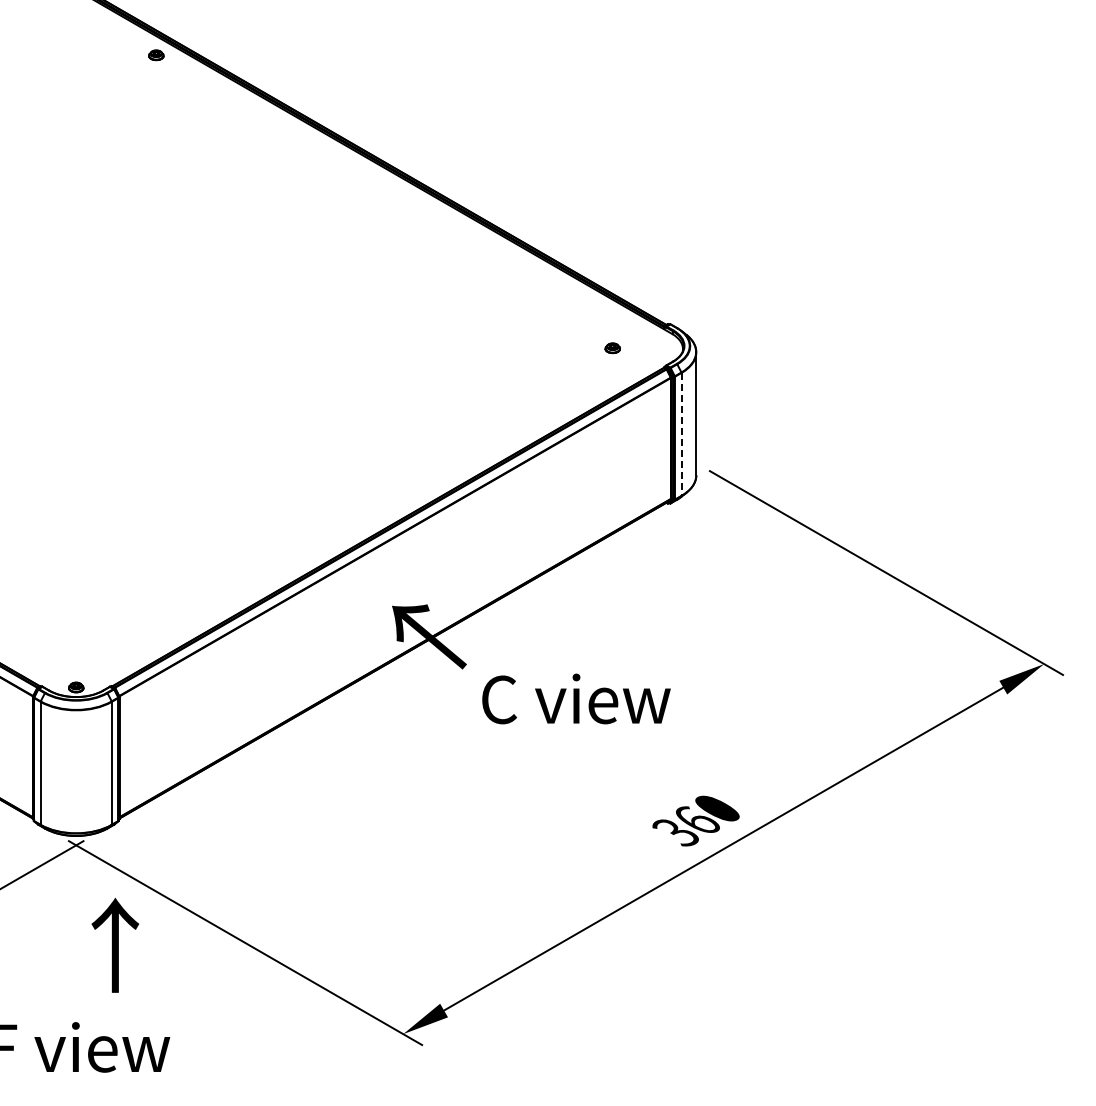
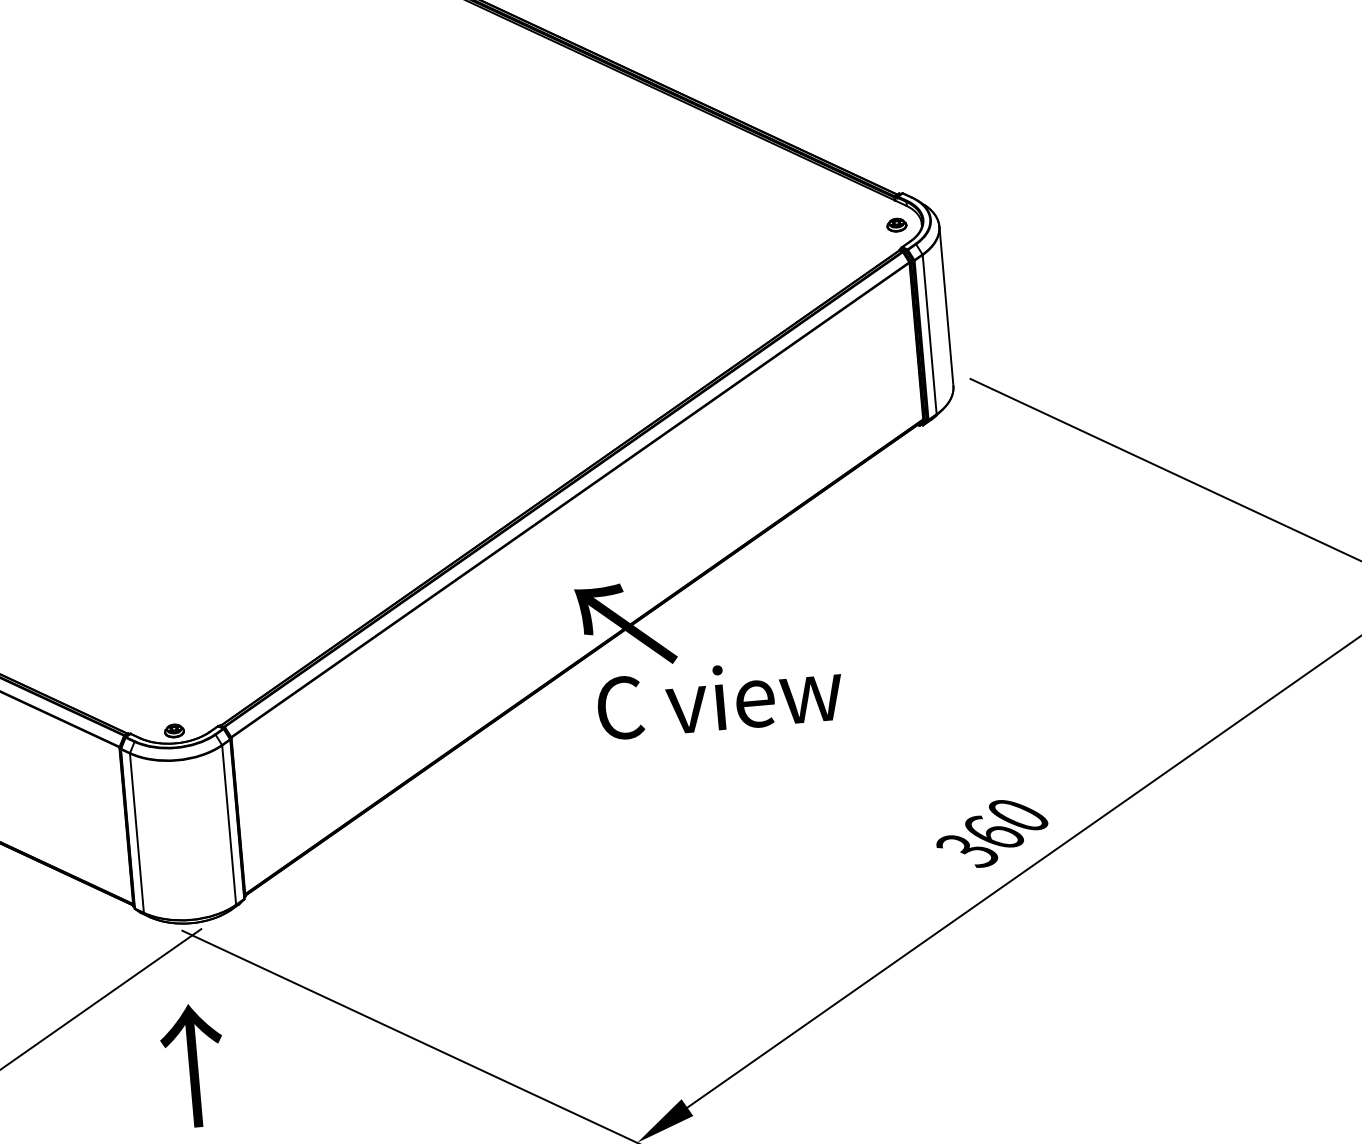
part: (612, 348) -> (896, 225), moved
line: (681, 434) -> (929, 334), dashed -> solid
text: (576, 698) -> (719, 697), moved
text: (114, 944) -> (192, 1064), moved

